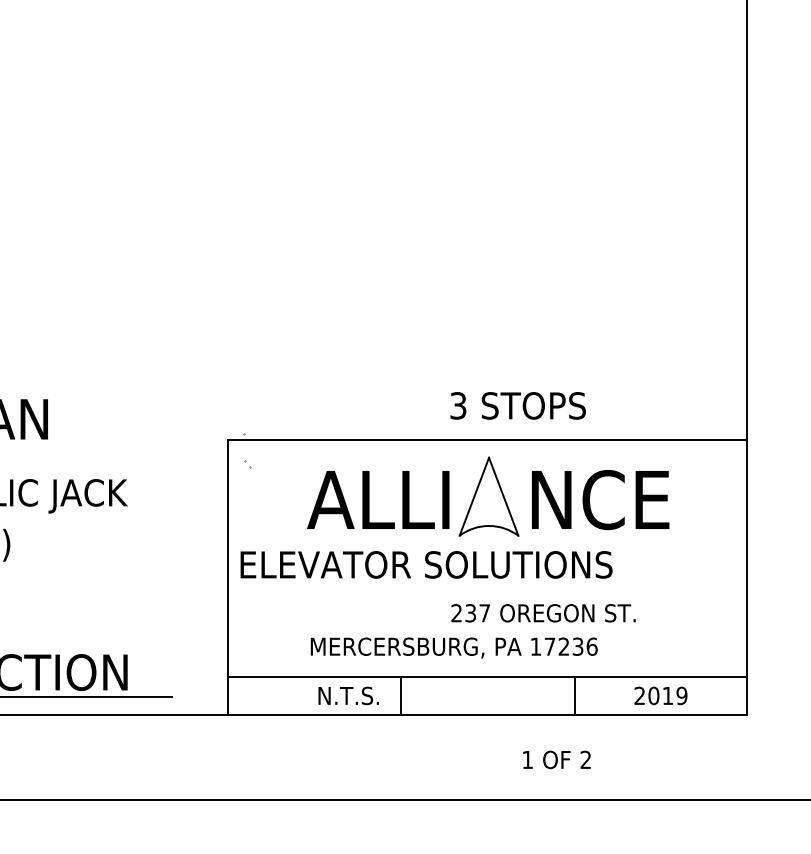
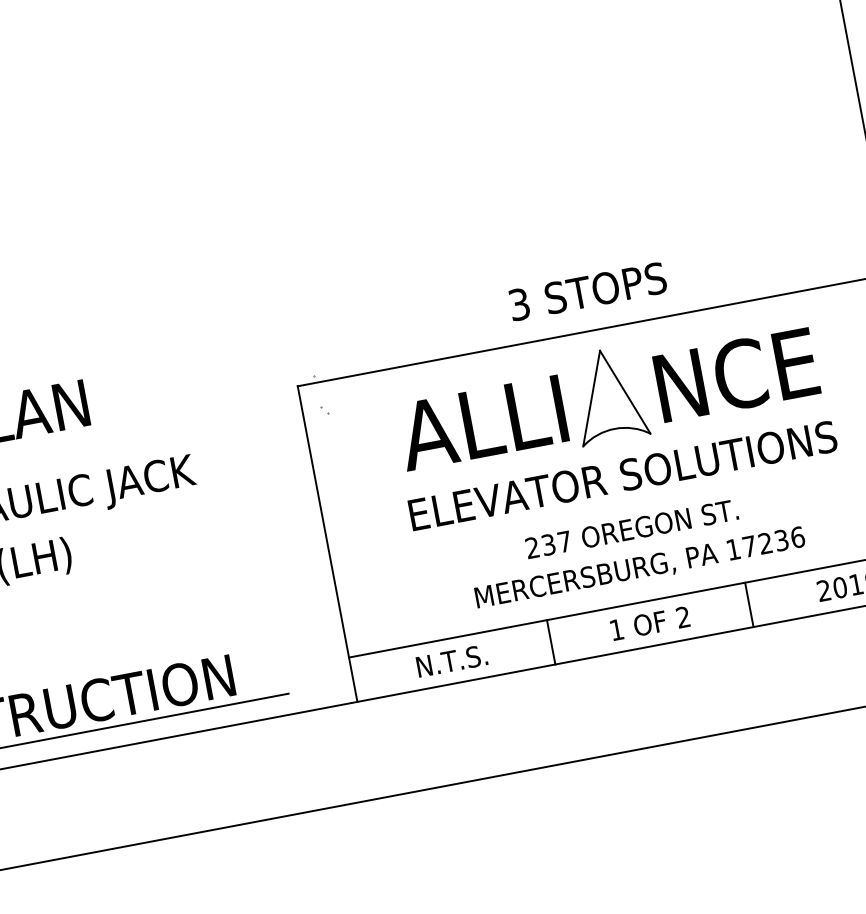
text: (517, 405) -> (586, 291), moved
text: (426, 564) -> (622, 475), moved
text: (543, 613) -> (631, 529), moved
text: (453, 647) -> (639, 568), moved
text: (348, 695) -> (451, 660), moved
text: (556, 759) -> (649, 623), moved

